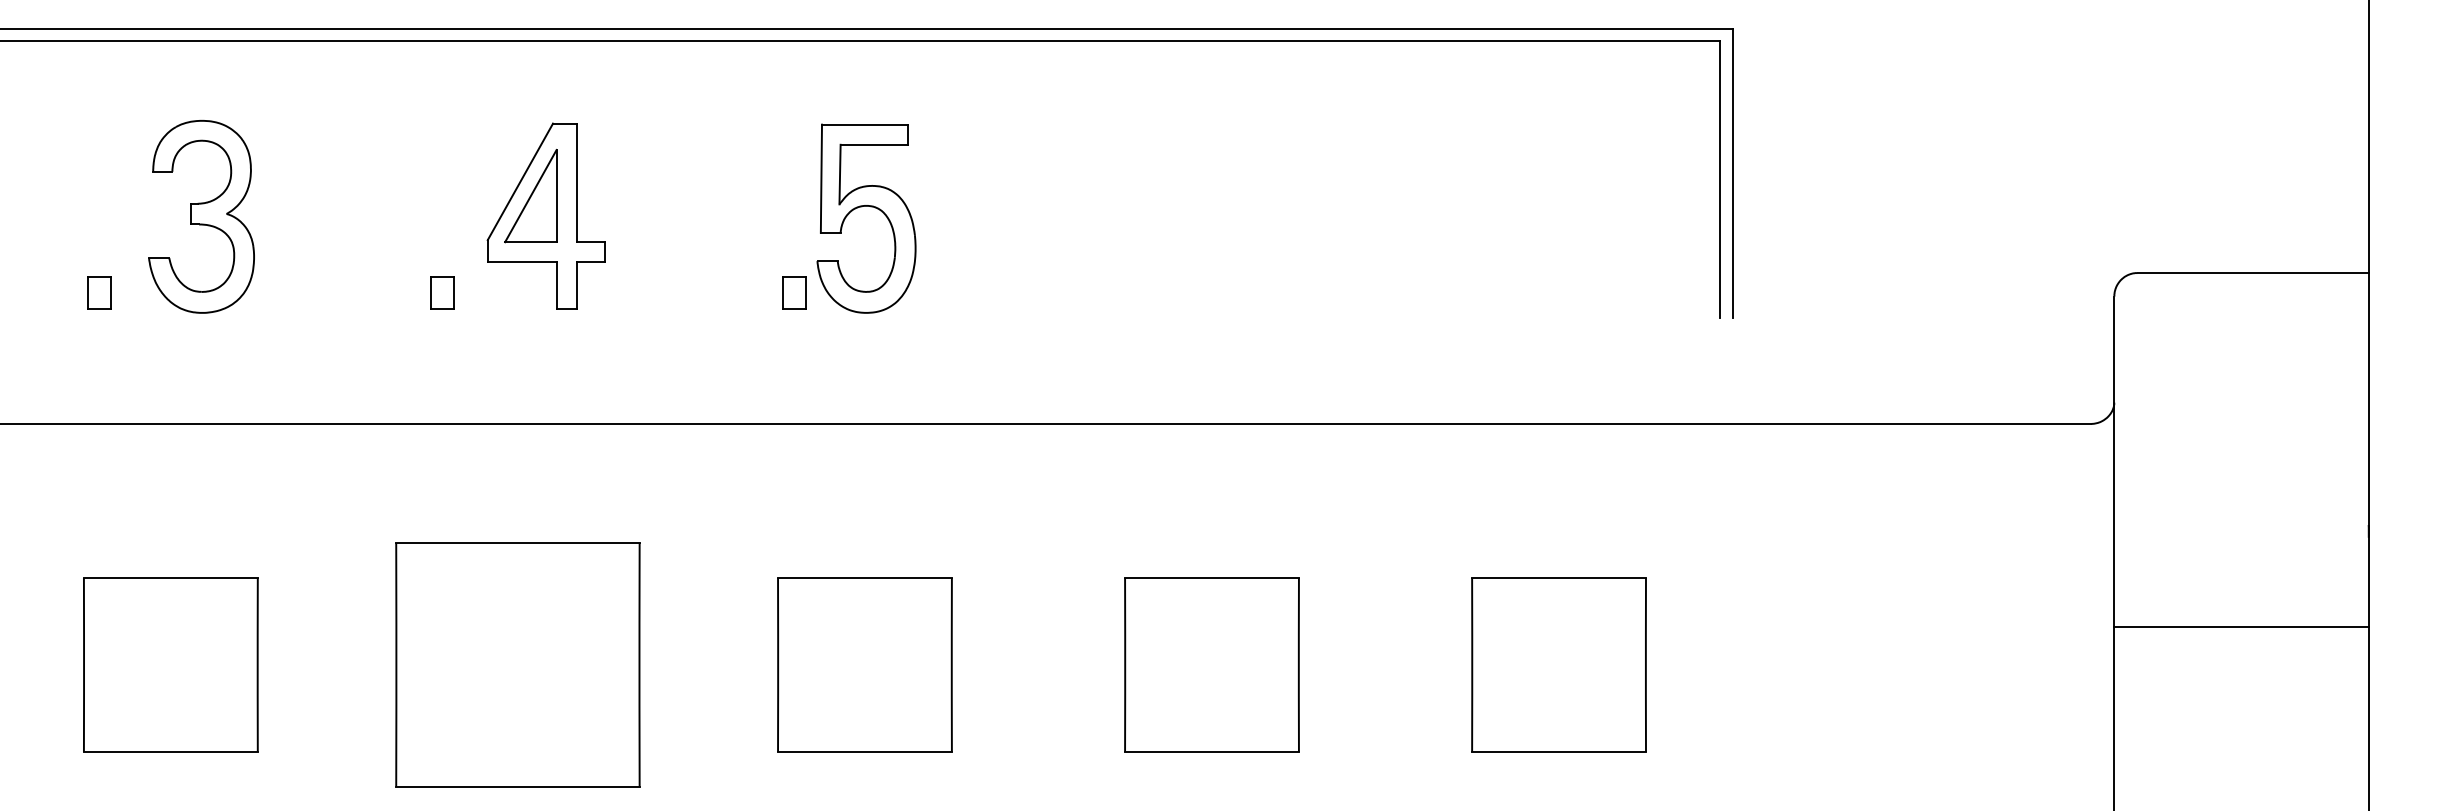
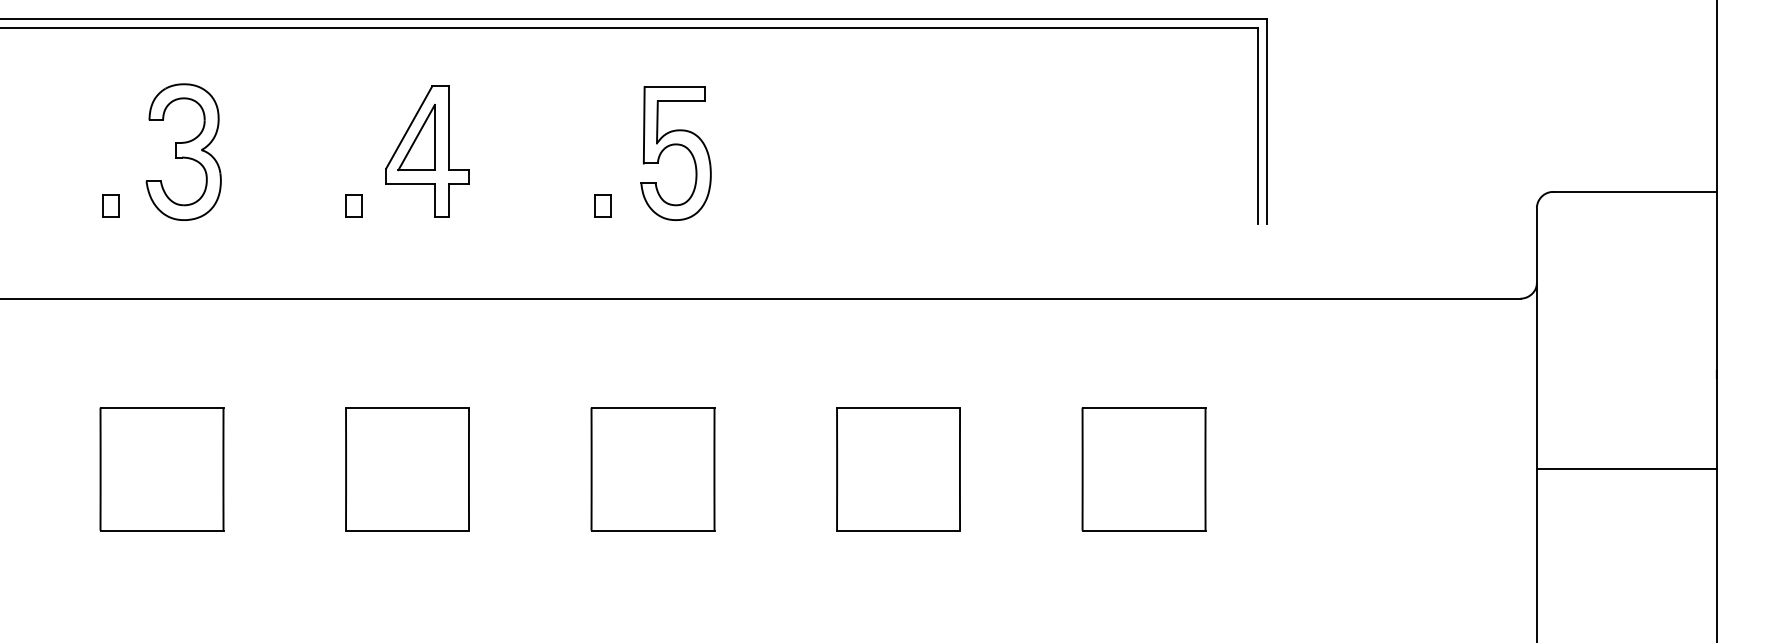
part: (865, 207) -> (675, 145), moved
line: (2241, 627) -> (1626, 469), moved
part: (517, 665) -> (407, 469), size x0.71

